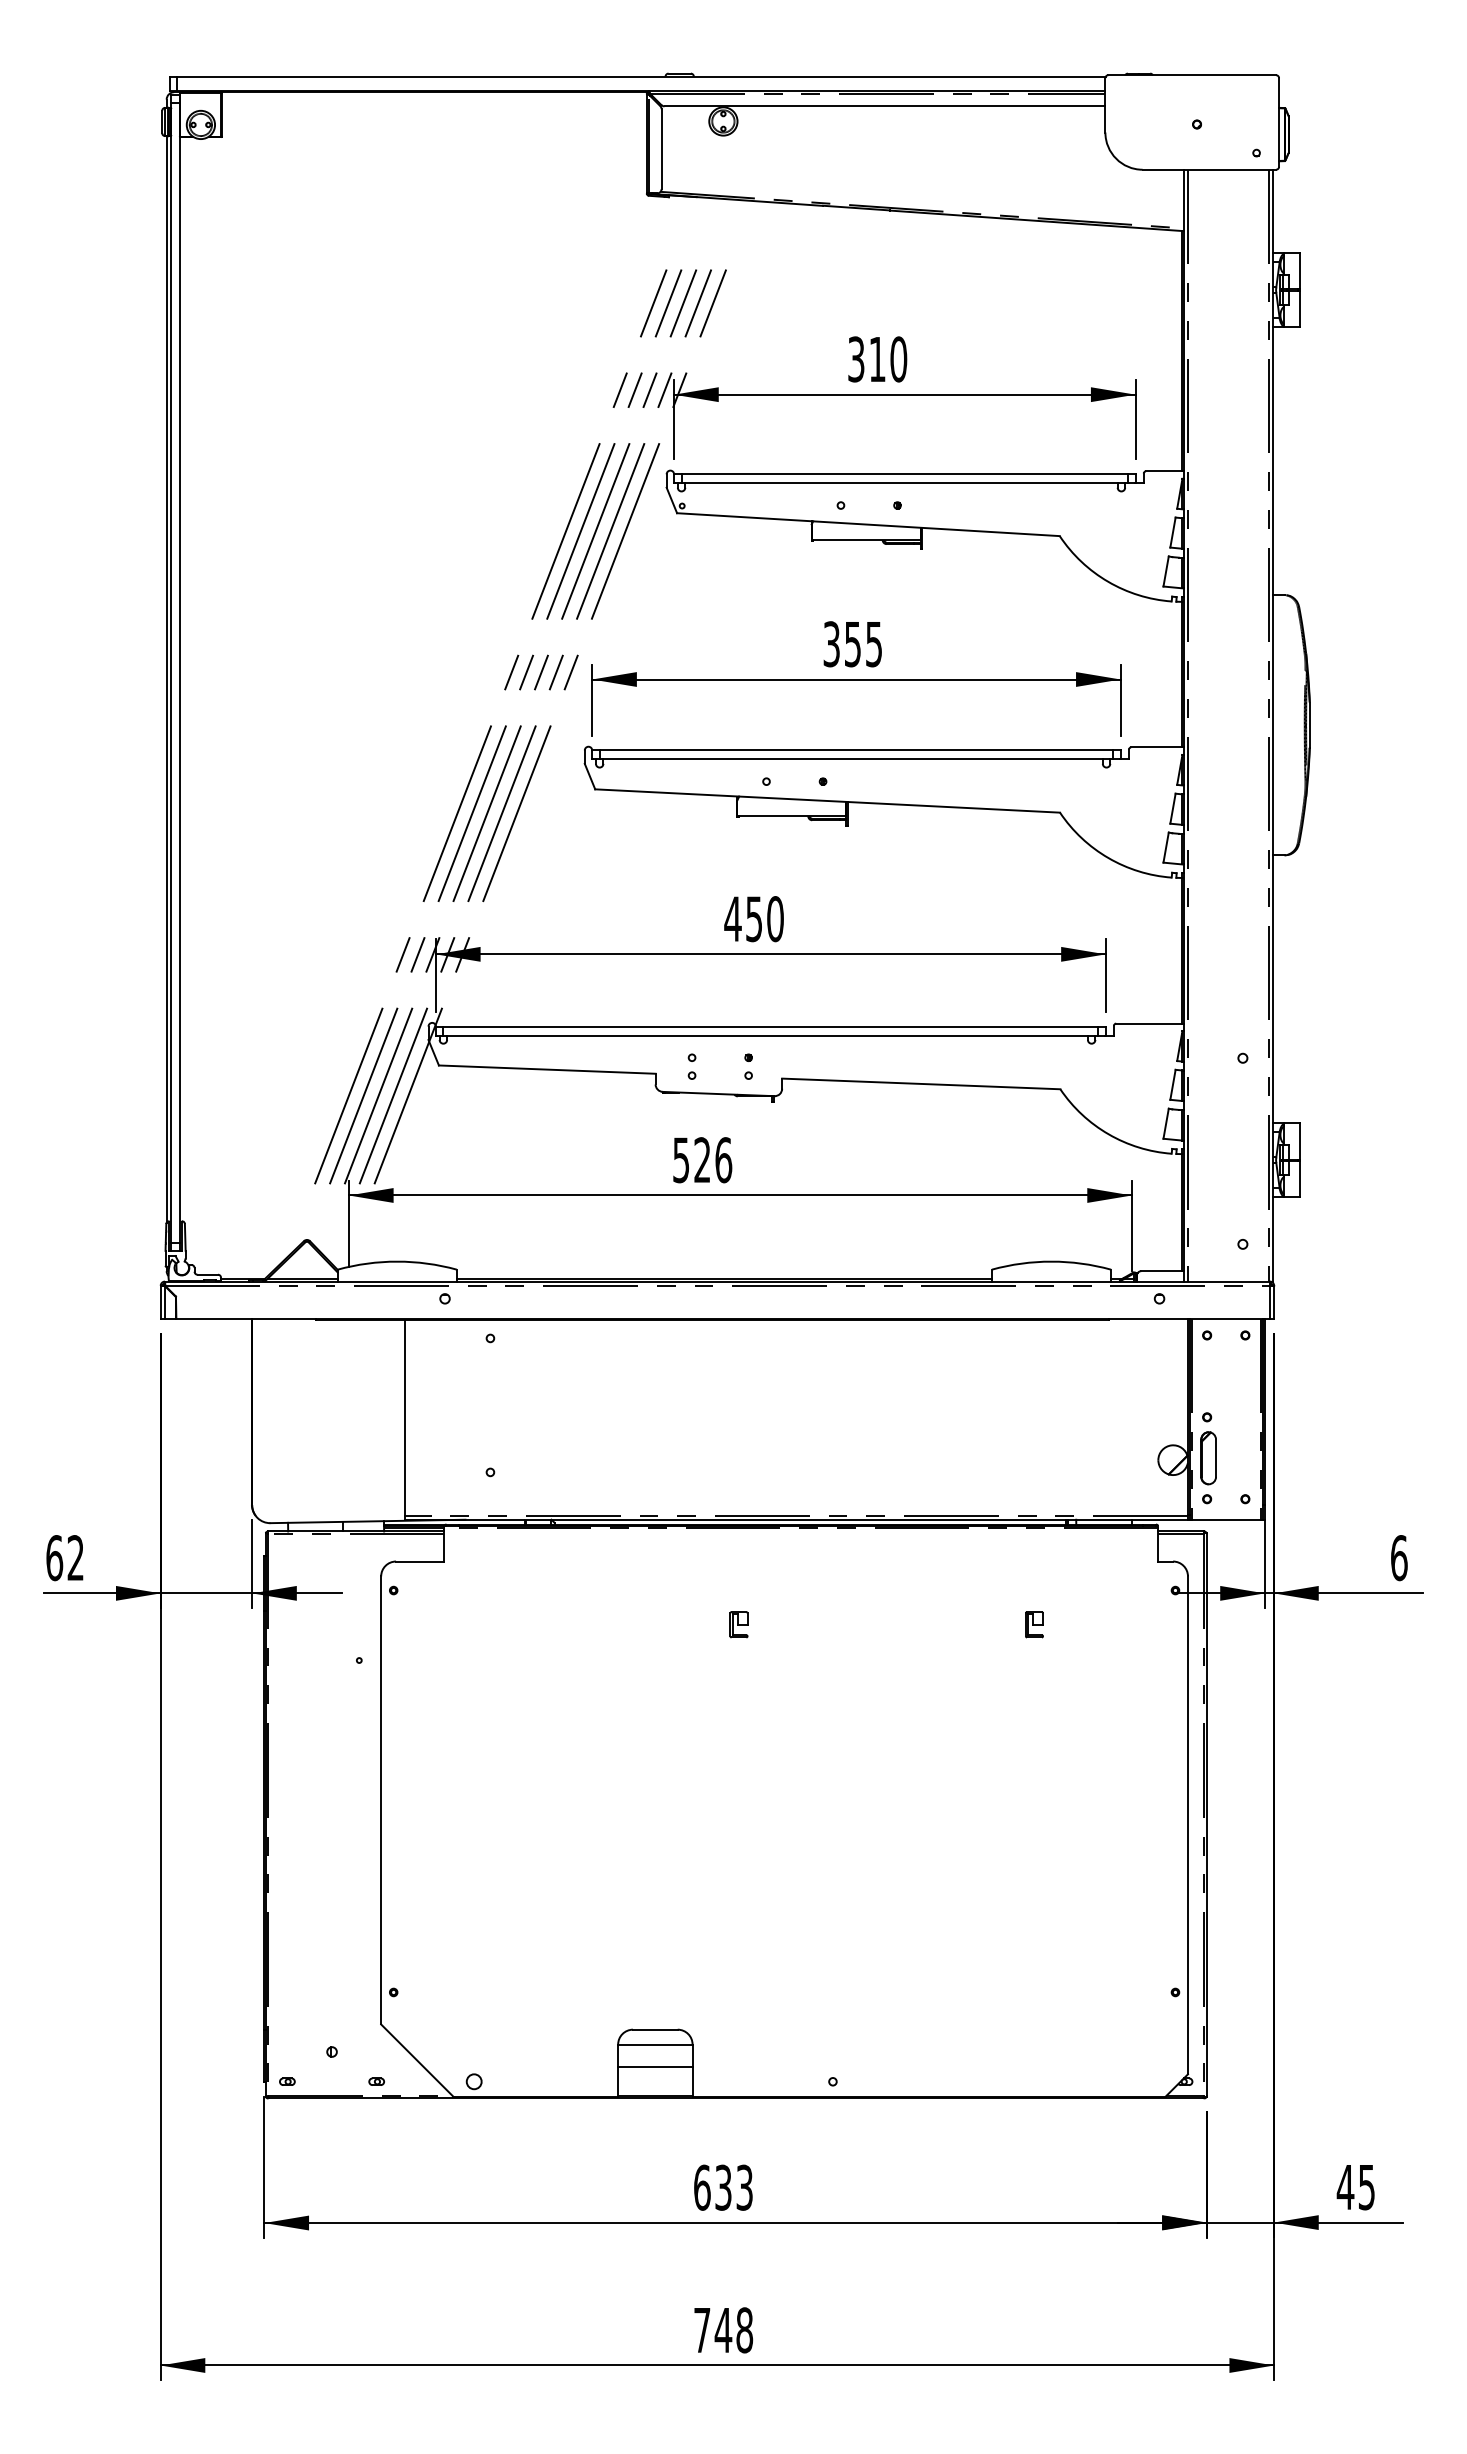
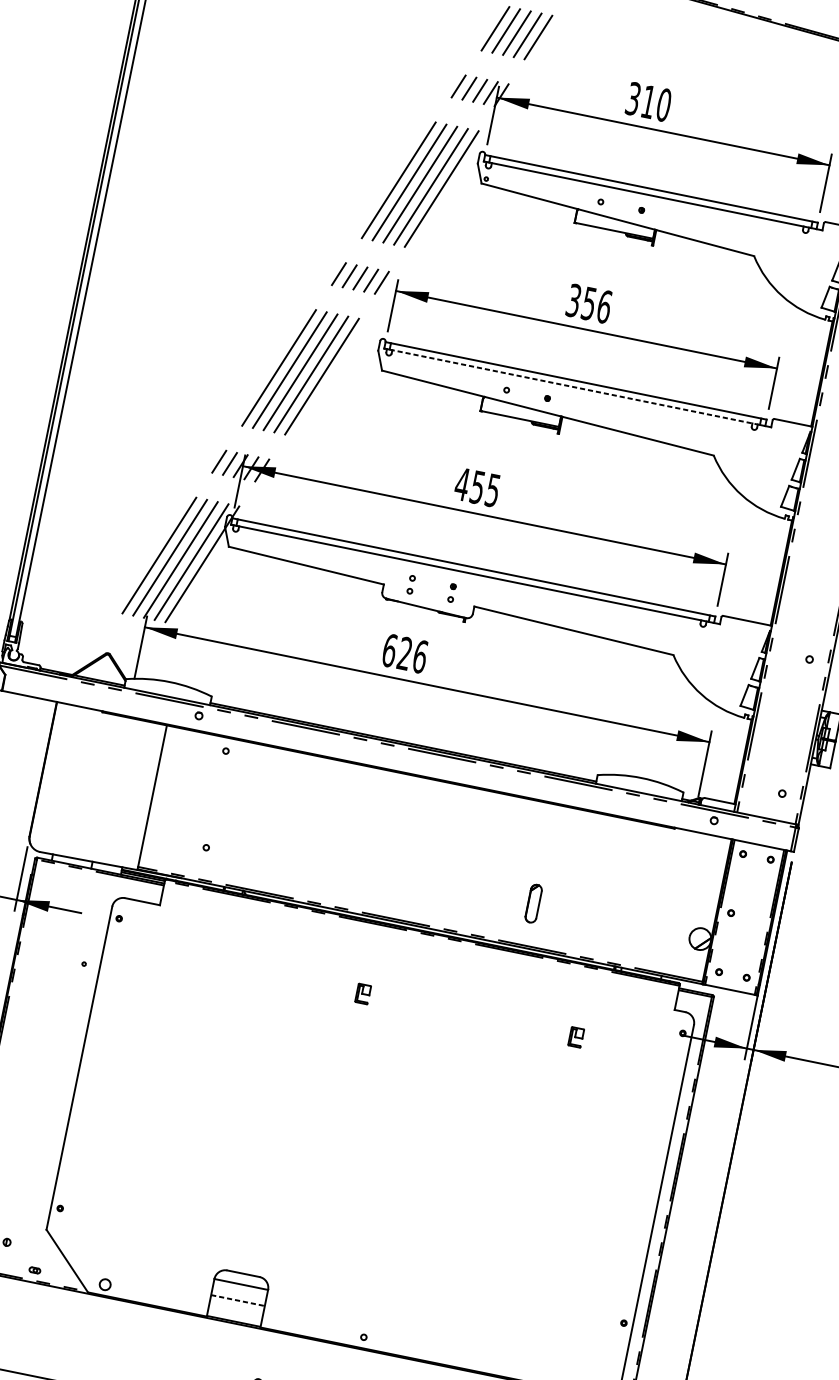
text: (874, 644) -> (604, 307), 355 -> 356
line: (856, 759) -> (574, 387), solid -> dashed
text: (775, 919) -> (492, 490), 450 -> 455
text: (681, 1160) -> (389, 650), 526 -> 626
part: (1208, 1458) -> (533, 903), moved
line: (655, 2066) -> (238, 1300), solid -> dashed

